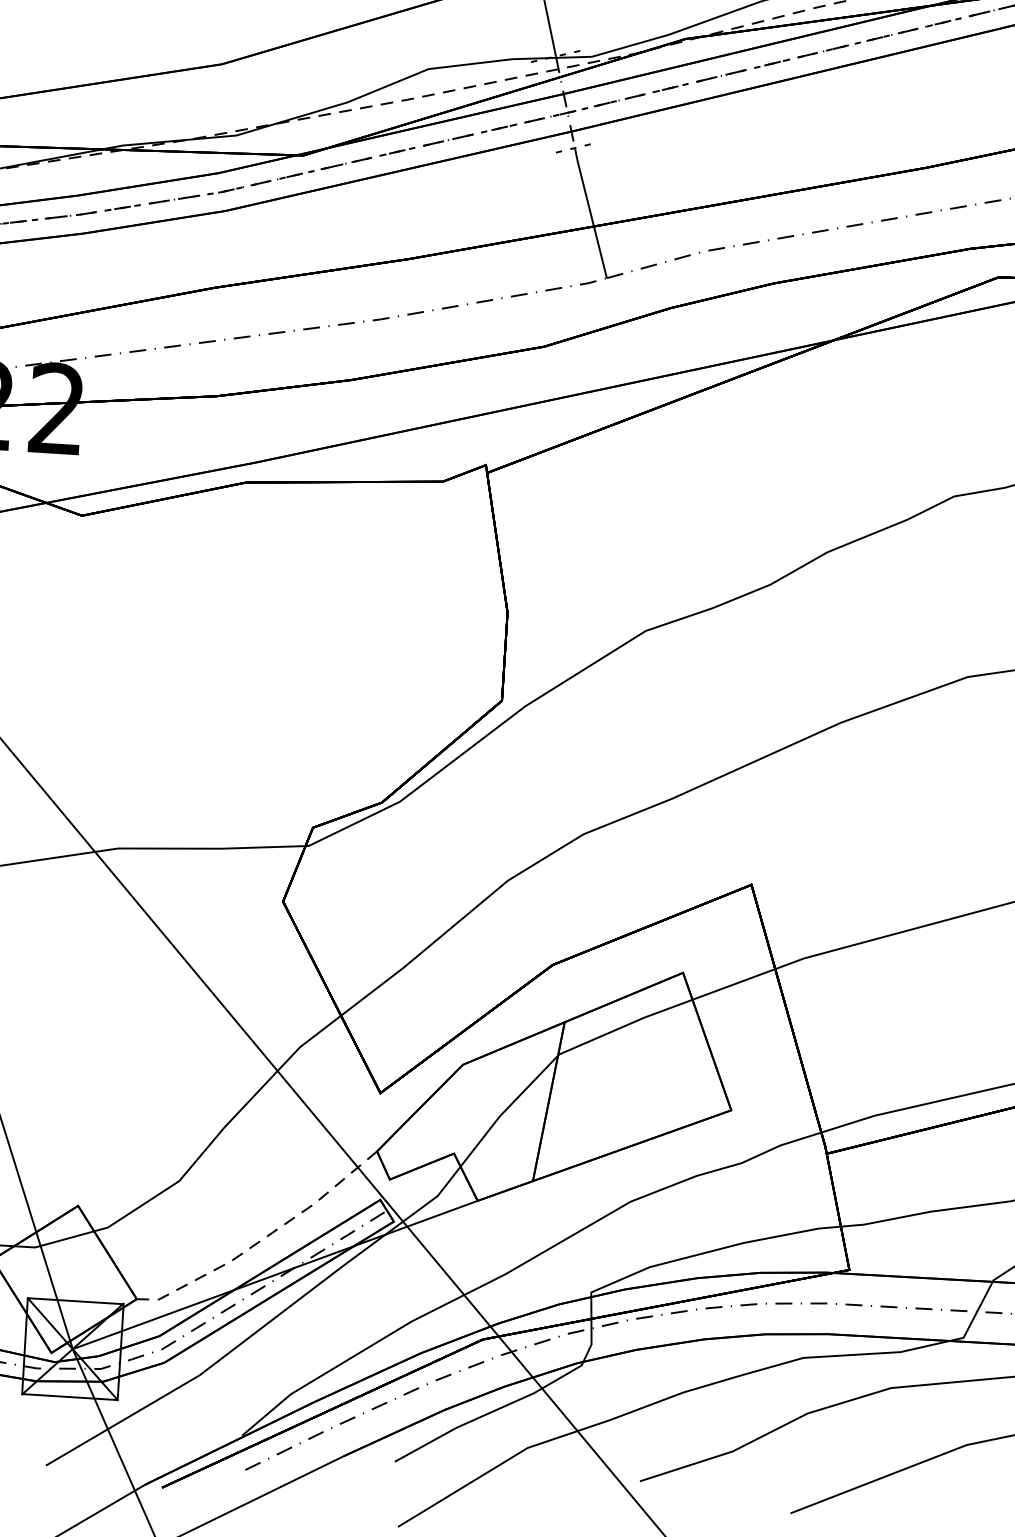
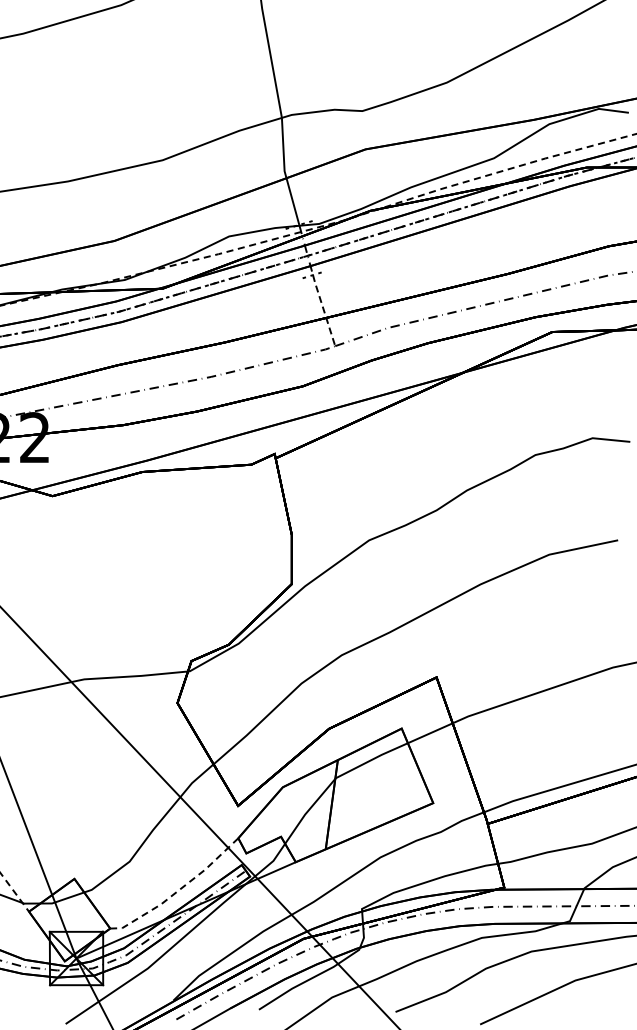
line: (589, 212) -> (323, 310), solid -> dashed

